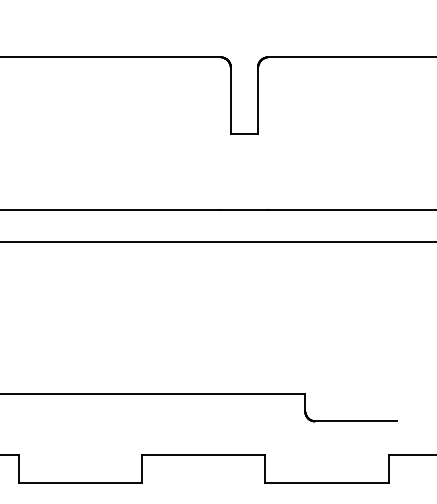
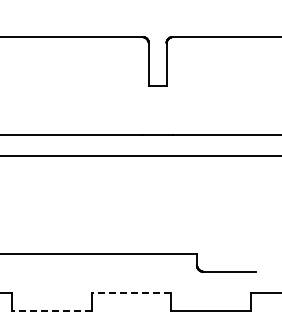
line: (203, 455) -> (131, 293), solid -> dashed
line: (81, 483) -> (52, 311), solid -> dashed

